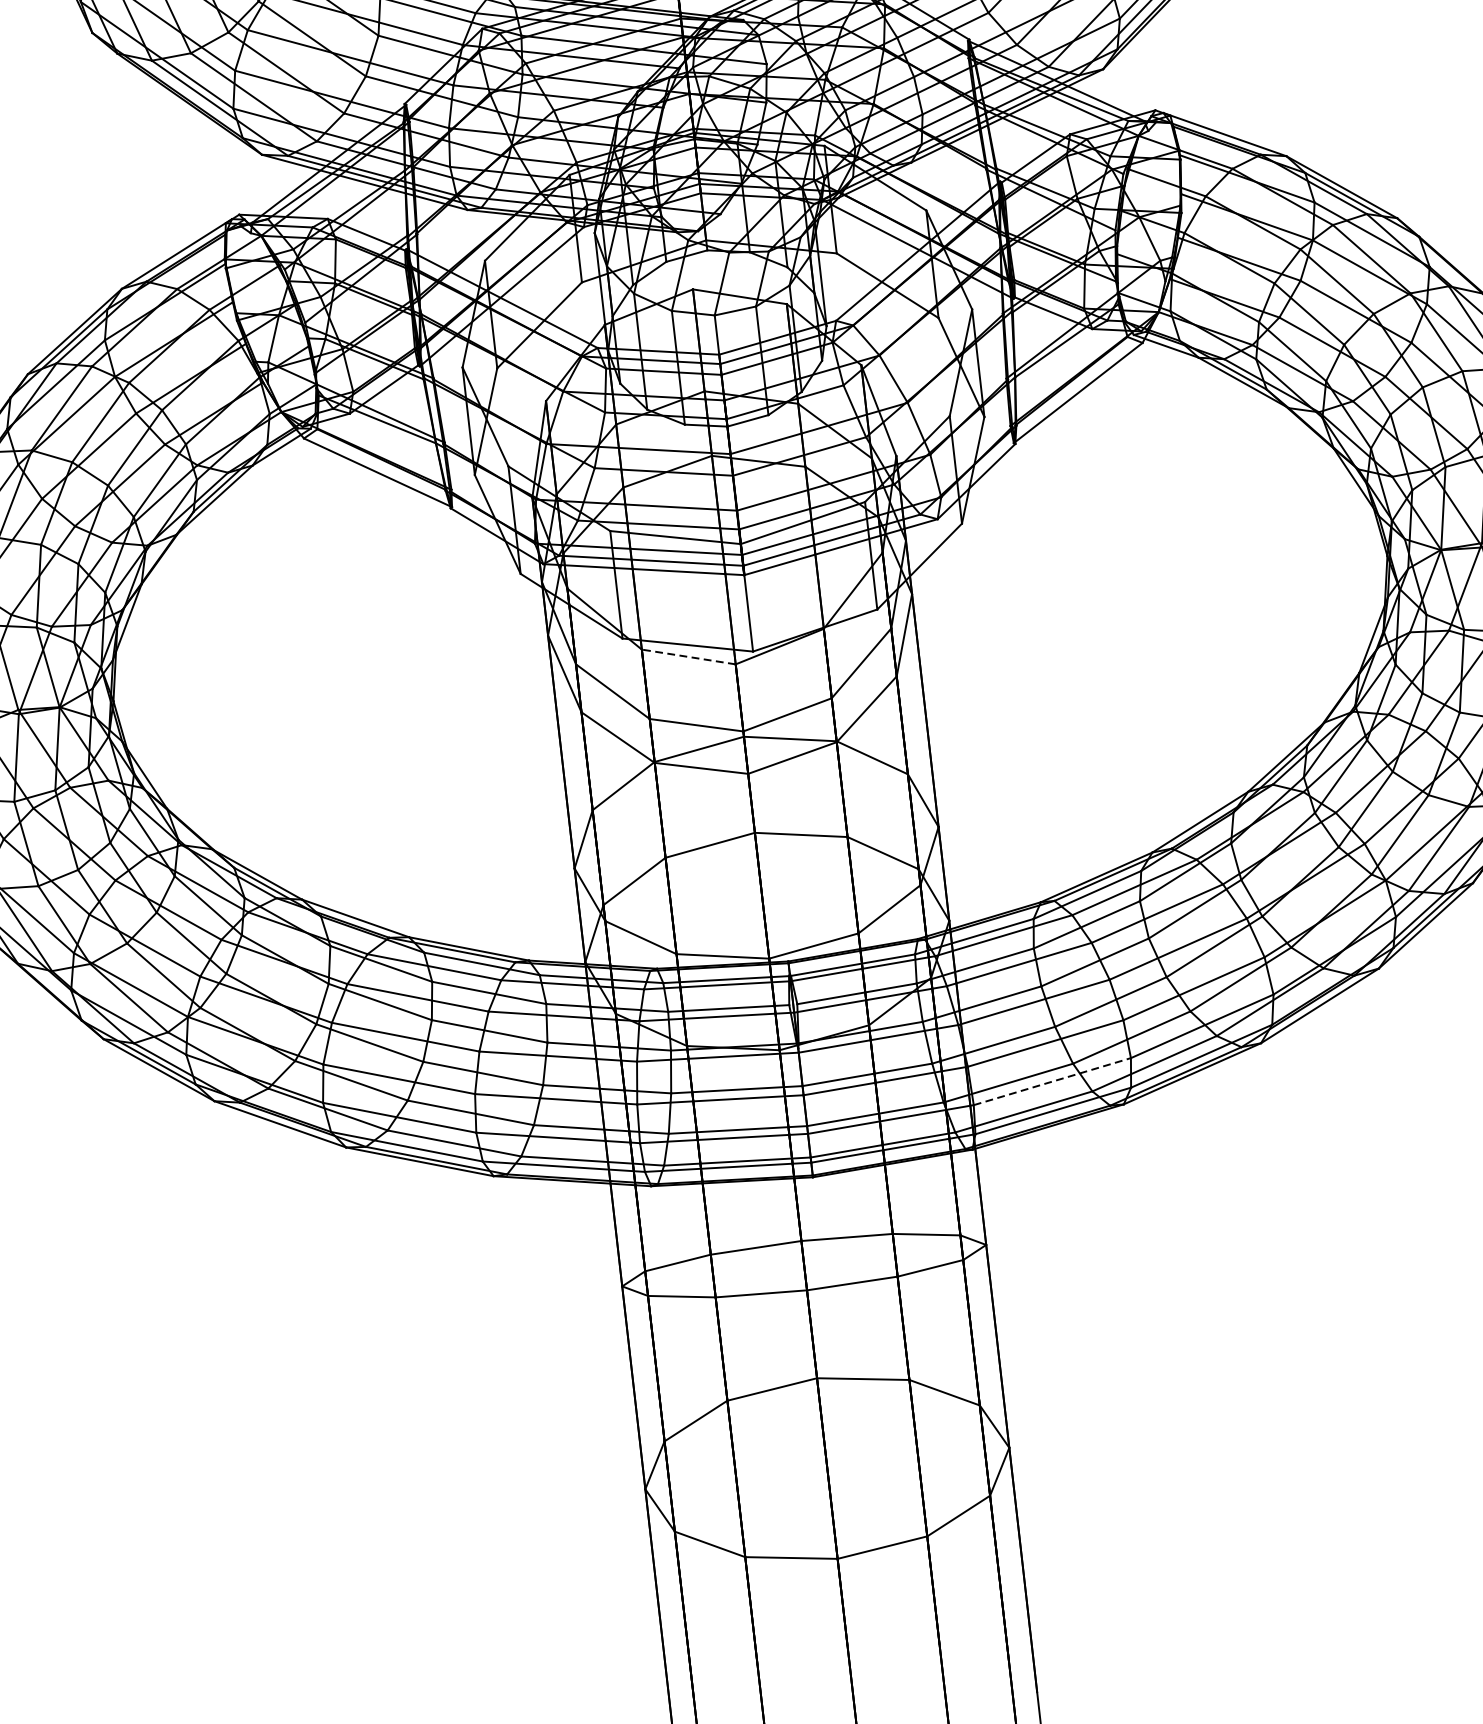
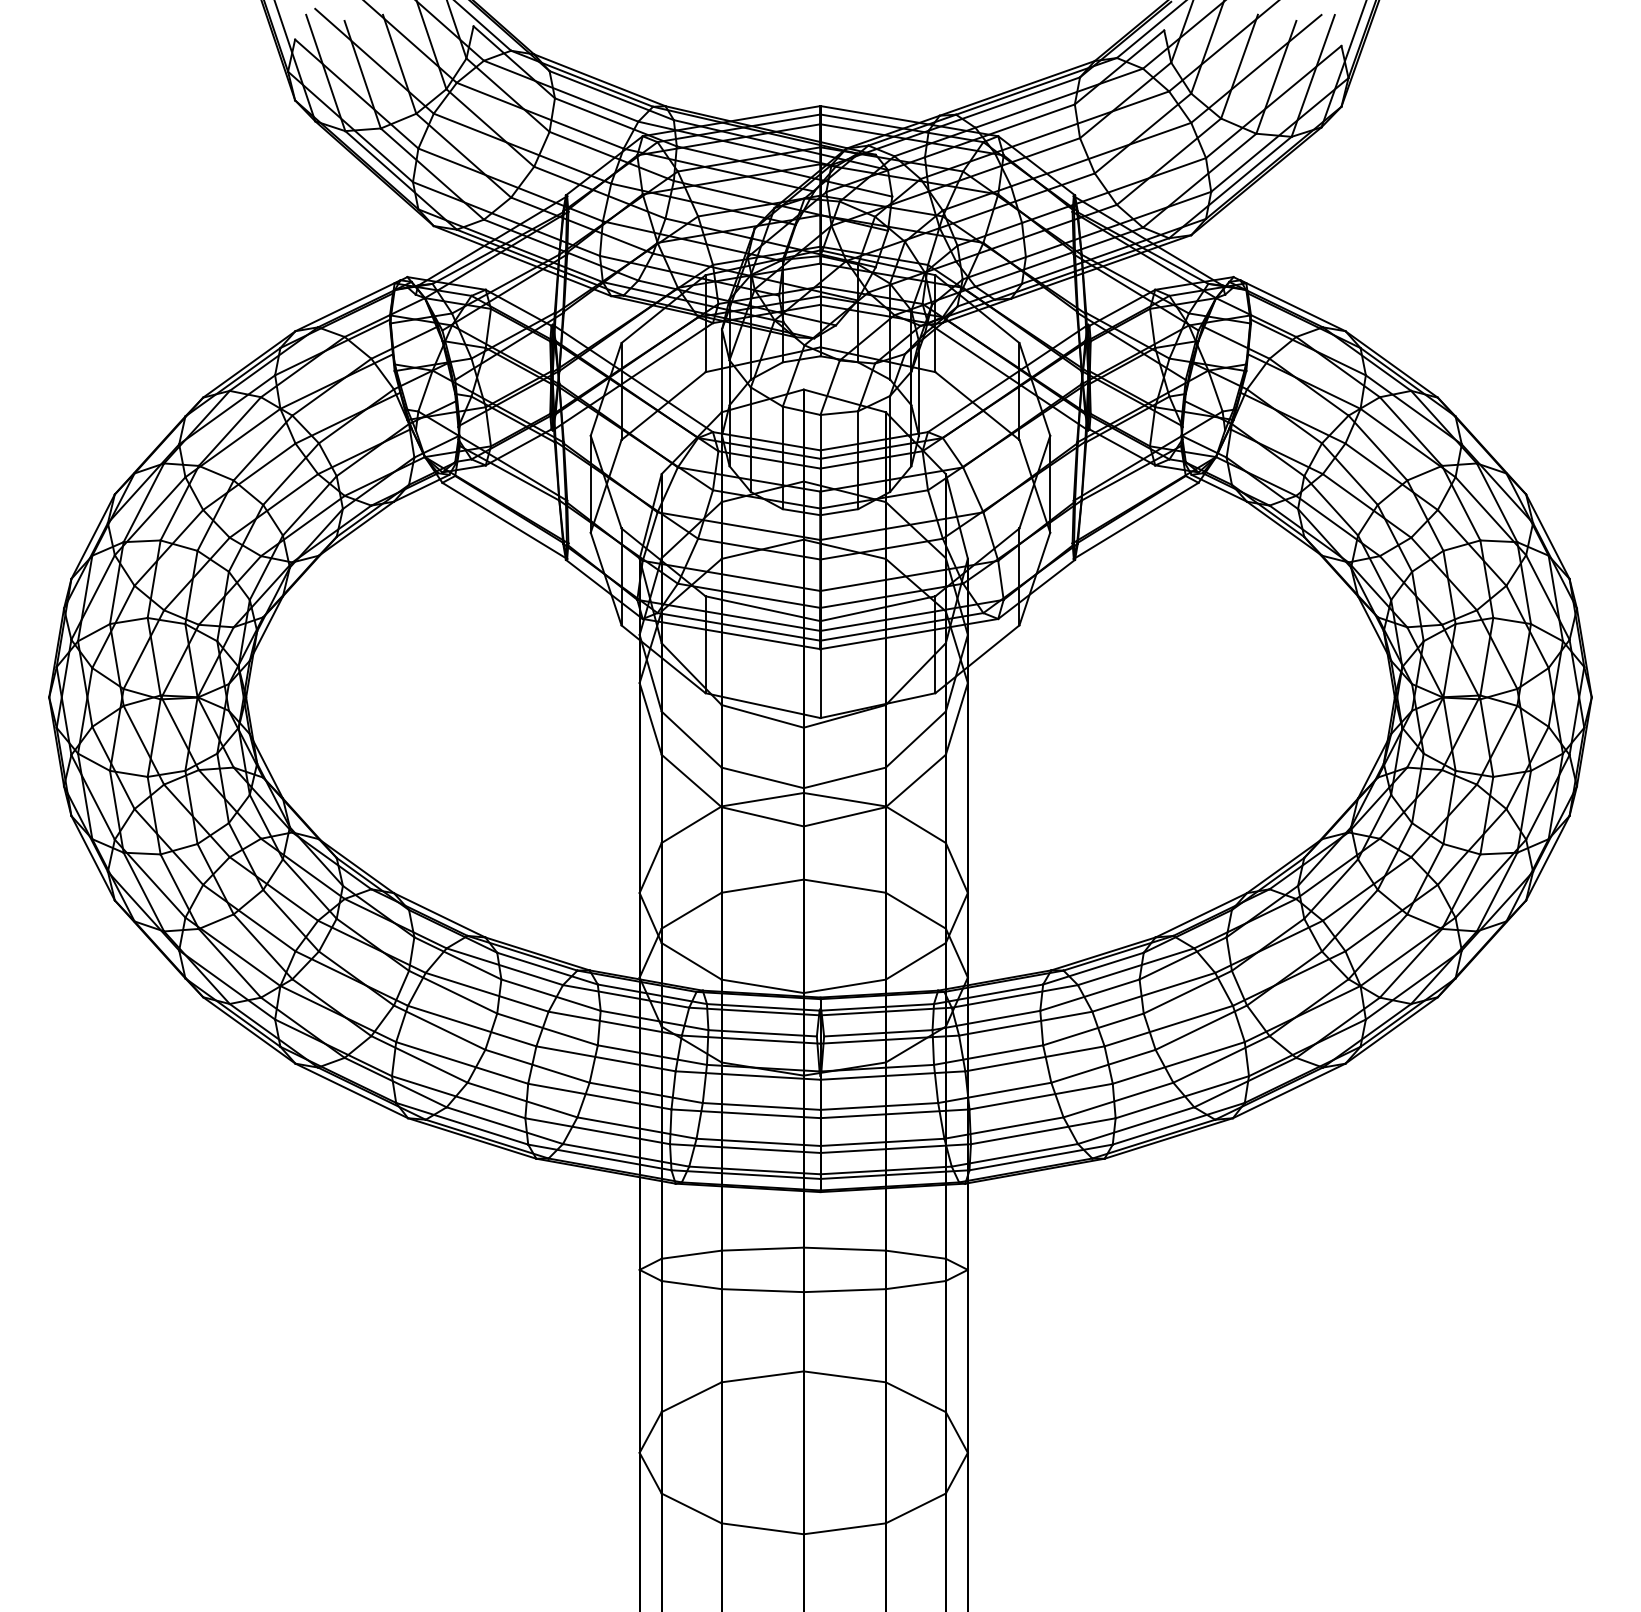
line: (688, 657) -> (762, 716), dashed -> solid
line: (1052, 1081) -> (1043, 1131), dashed -> solid

